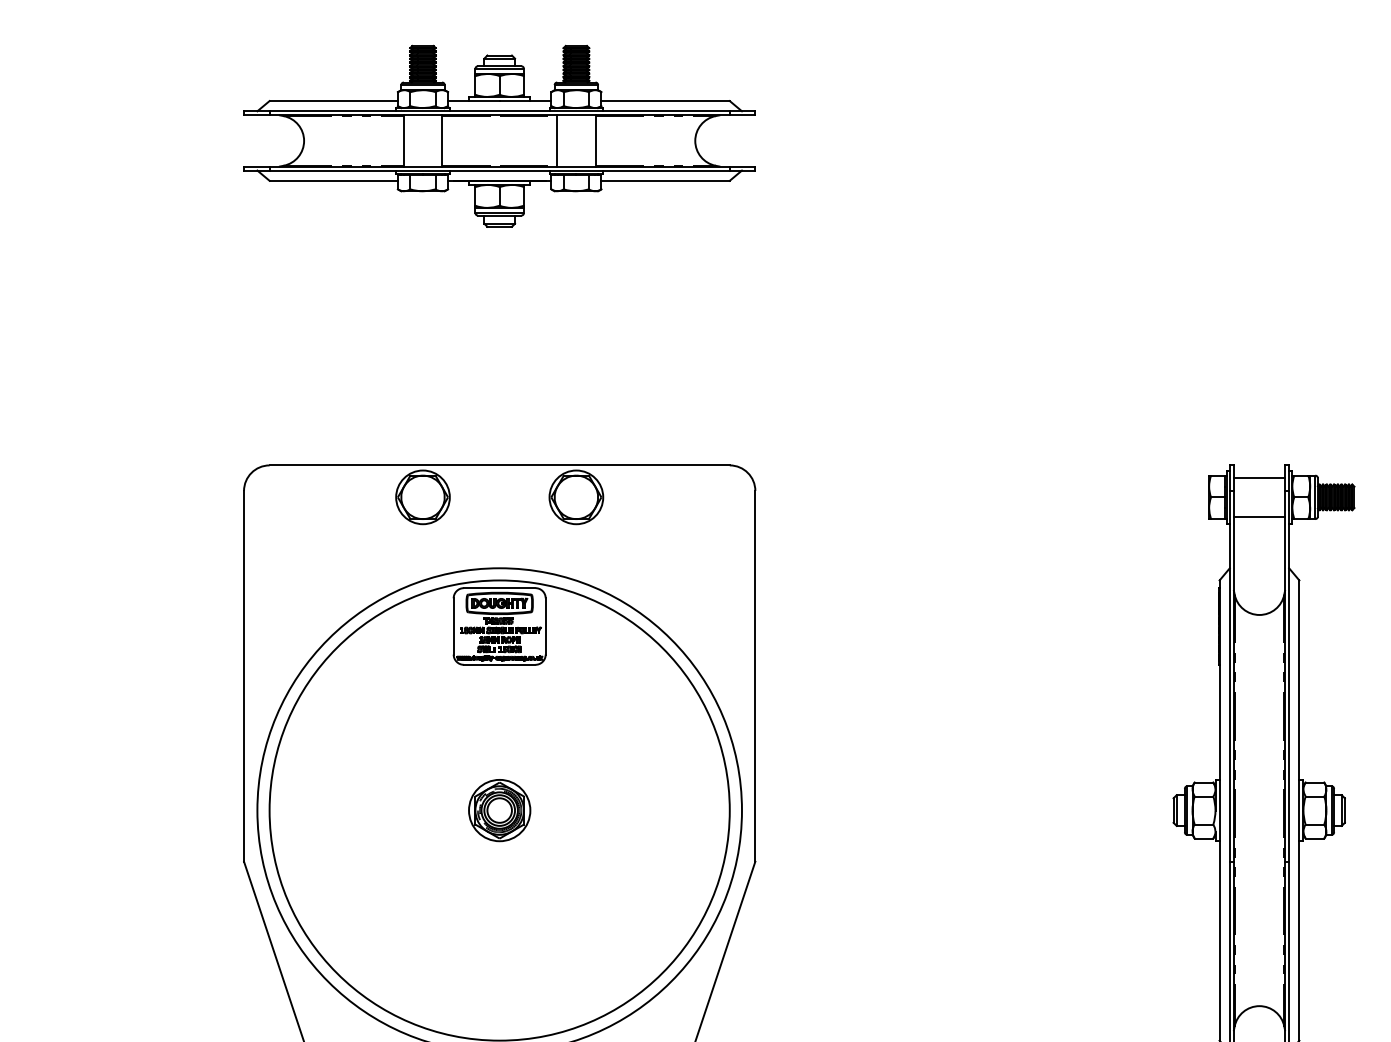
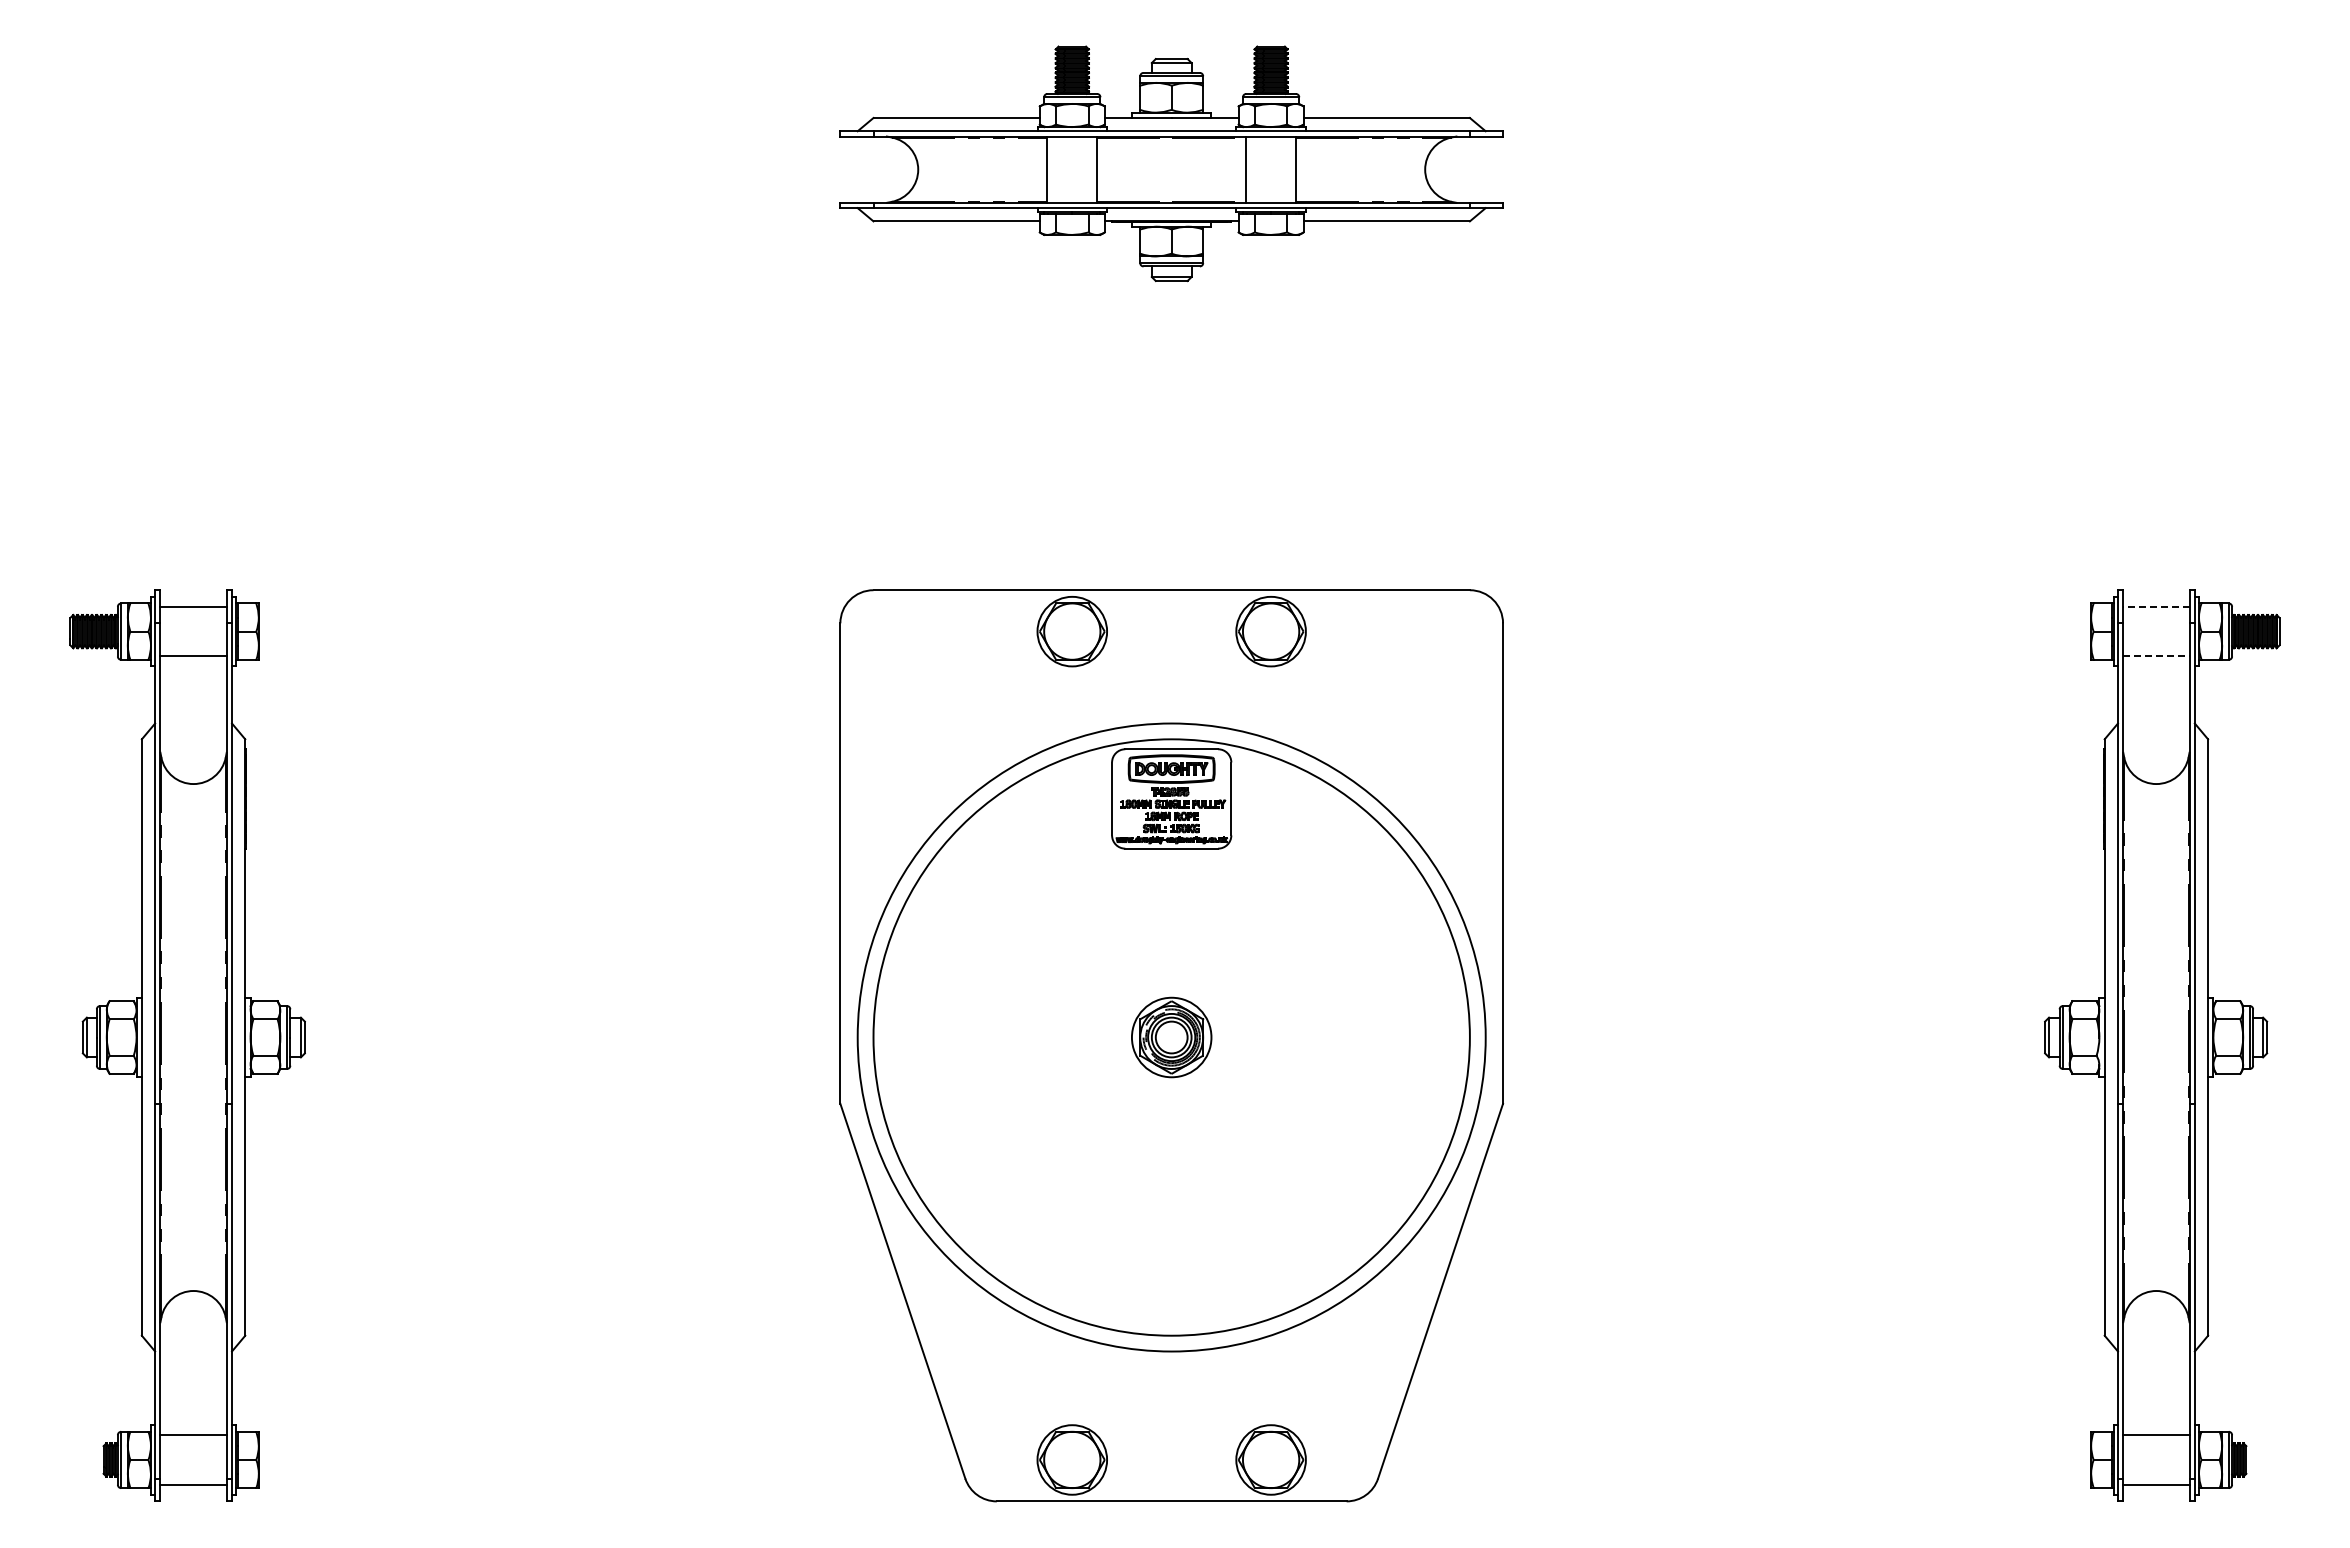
line: (1258, 477) -> (2155, 606), solid -> dashed
line: (1259, 516) -> (2156, 656), solid -> dashed

